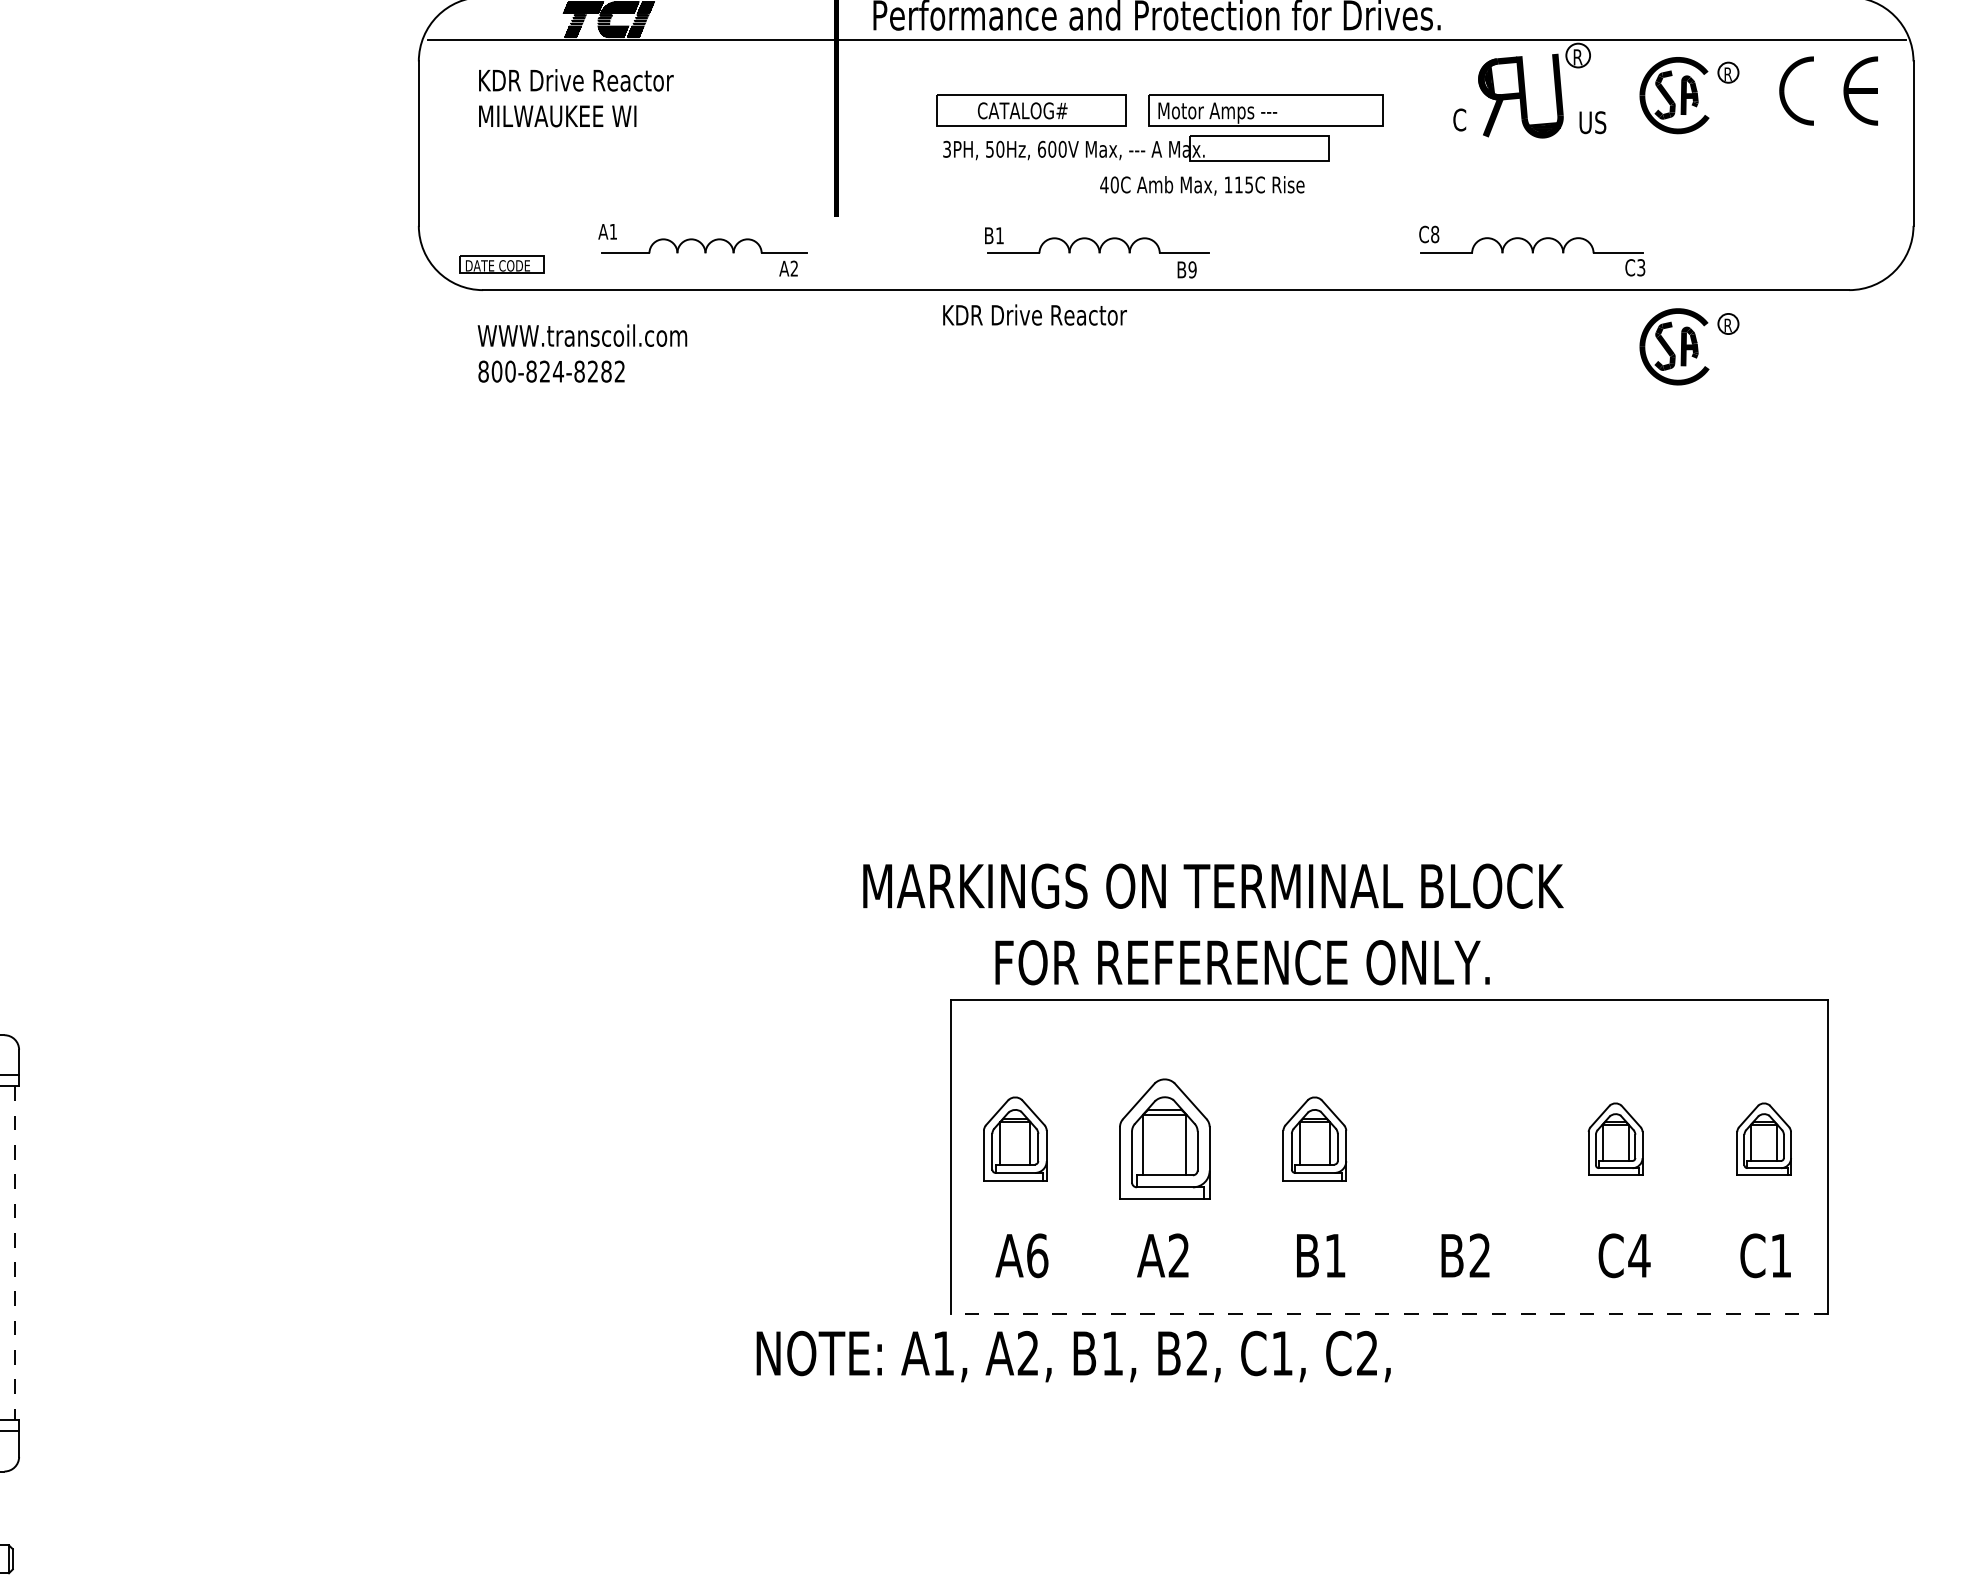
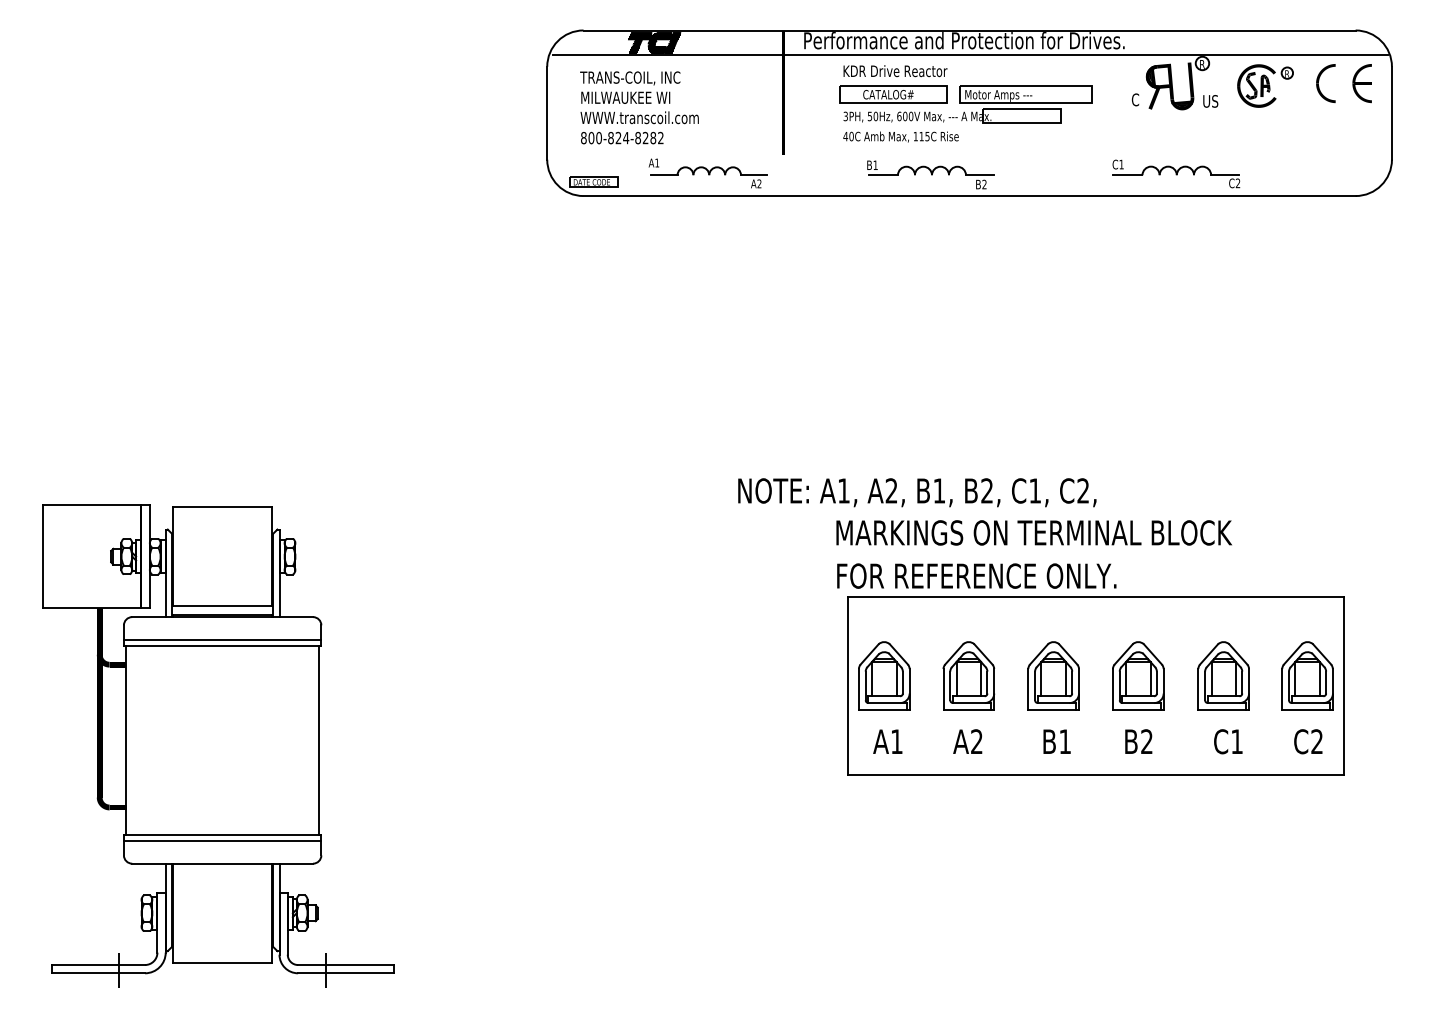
text: (574, 82) -> (635, 78), KDR Drive Reactor -> TRANS-COIL, INC
text: (1201, 184) -> (900, 136), moved
text: (1434, 234) -> (1121, 164), C8 -> C1
text: (1640, 267) -> (1237, 183), C3 -> C2
text: (1192, 269) -> (984, 184), B9 -> B2
text: (1035, 315) -> (895, 71), moved
part: (1689, 345) -> (1265, 227), removed
text: (582, 352) -> (639, 127), moved
text: (1212, 885) -> (1033, 532), moved
text: (1242, 961) -> (976, 575), moved
part: (1015, 1138) -> (884, 675), size x1.43
part: (1314, 1138) -> (1053, 675), size x1.43
part: (1465, 1138) -> (1138, 675), added
part: (1615, 1138) -> (1223, 675), size x1.67
part: (1764, 1138) -> (1307, 675), size x1.67
line: (15, 1253) -> (319, 740), dashed -> solid
text: (1038, 1255) -> (897, 741), A6 -> A1
text: (1638, 1255) -> (1236, 741), C4 -> C1
text: (1780, 1255) -> (1316, 741), C1 -> C2
line: (1388, 1313) -> (1095, 774), dashed -> solid
text: (1073, 1356) -> (917, 492), moved

